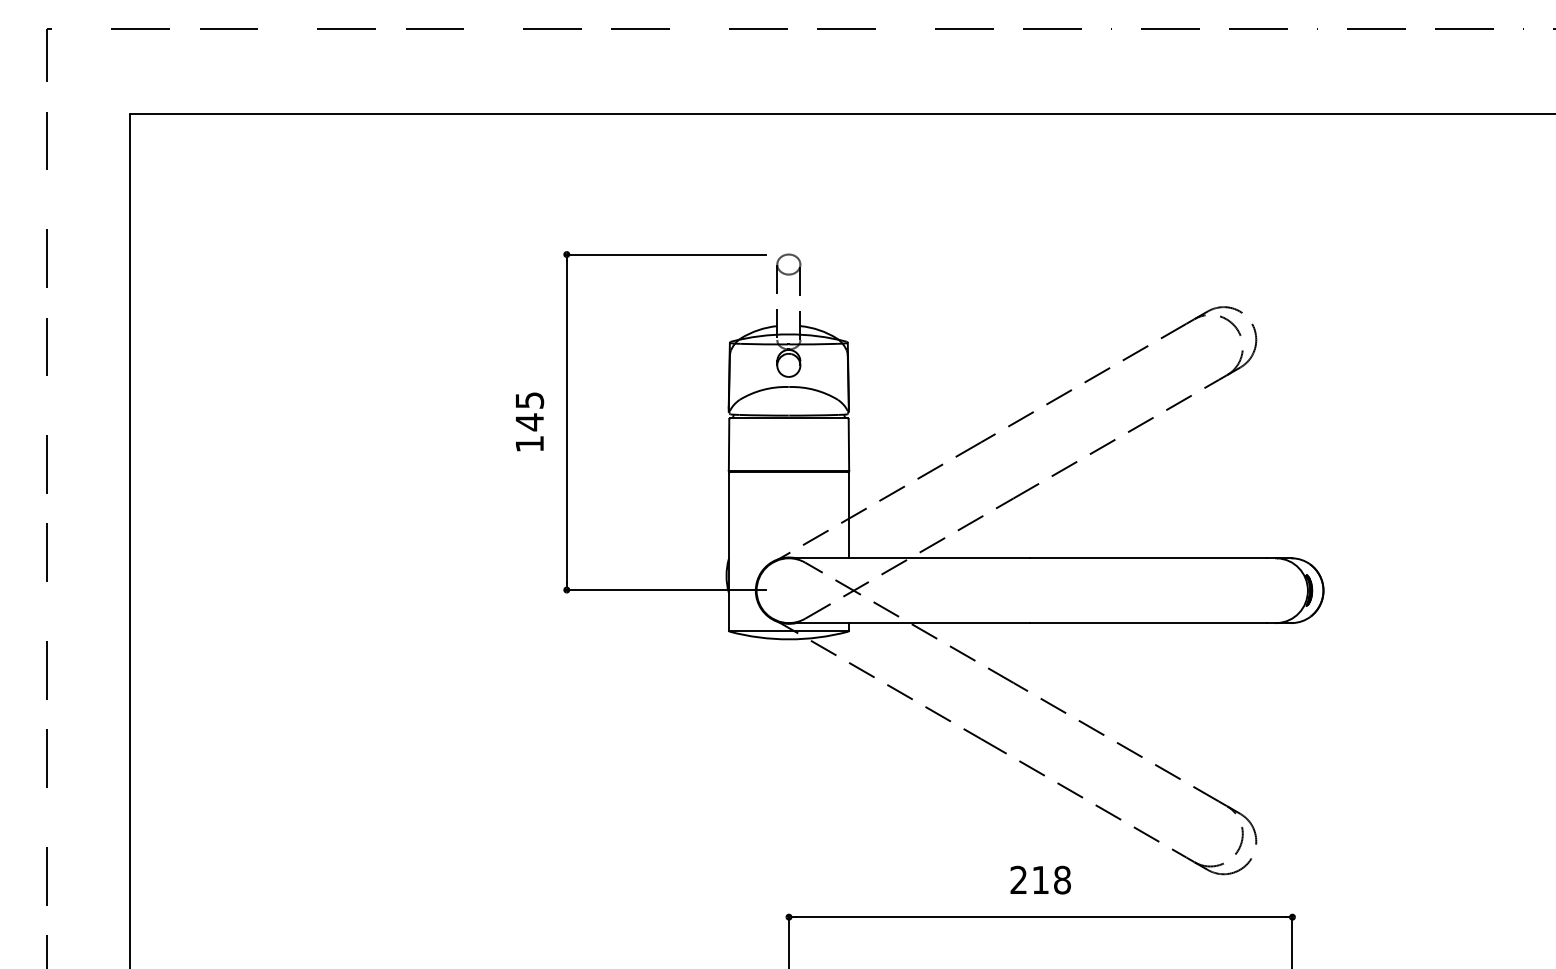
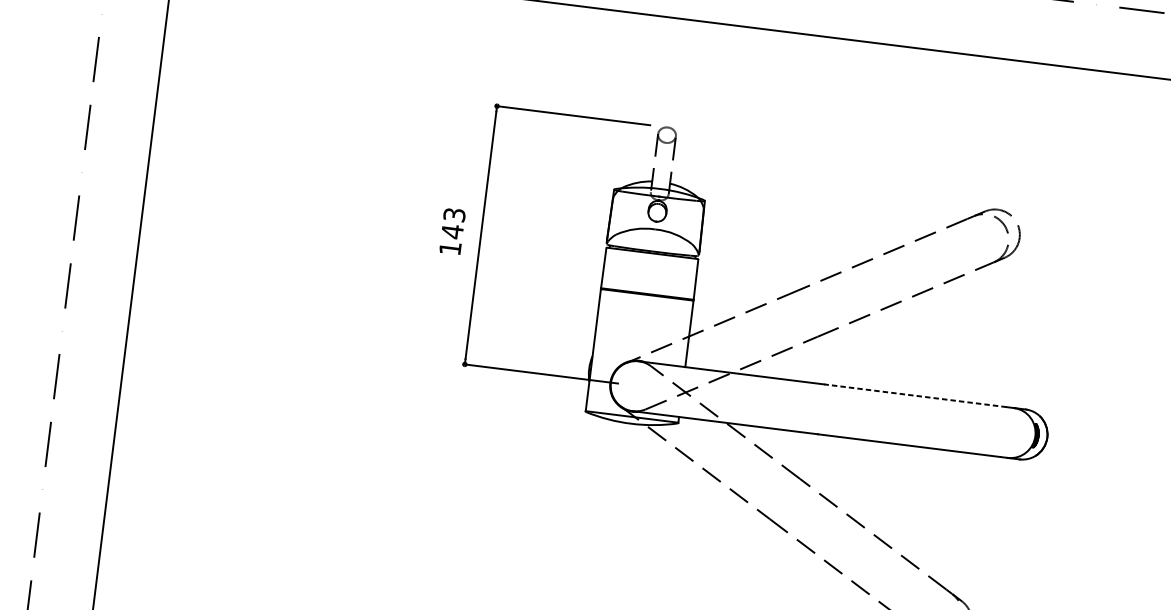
text: (529, 399) -> (454, 214), 145 -> 143
line: (1147, 558) -> (914, 395), solid -> dashed

